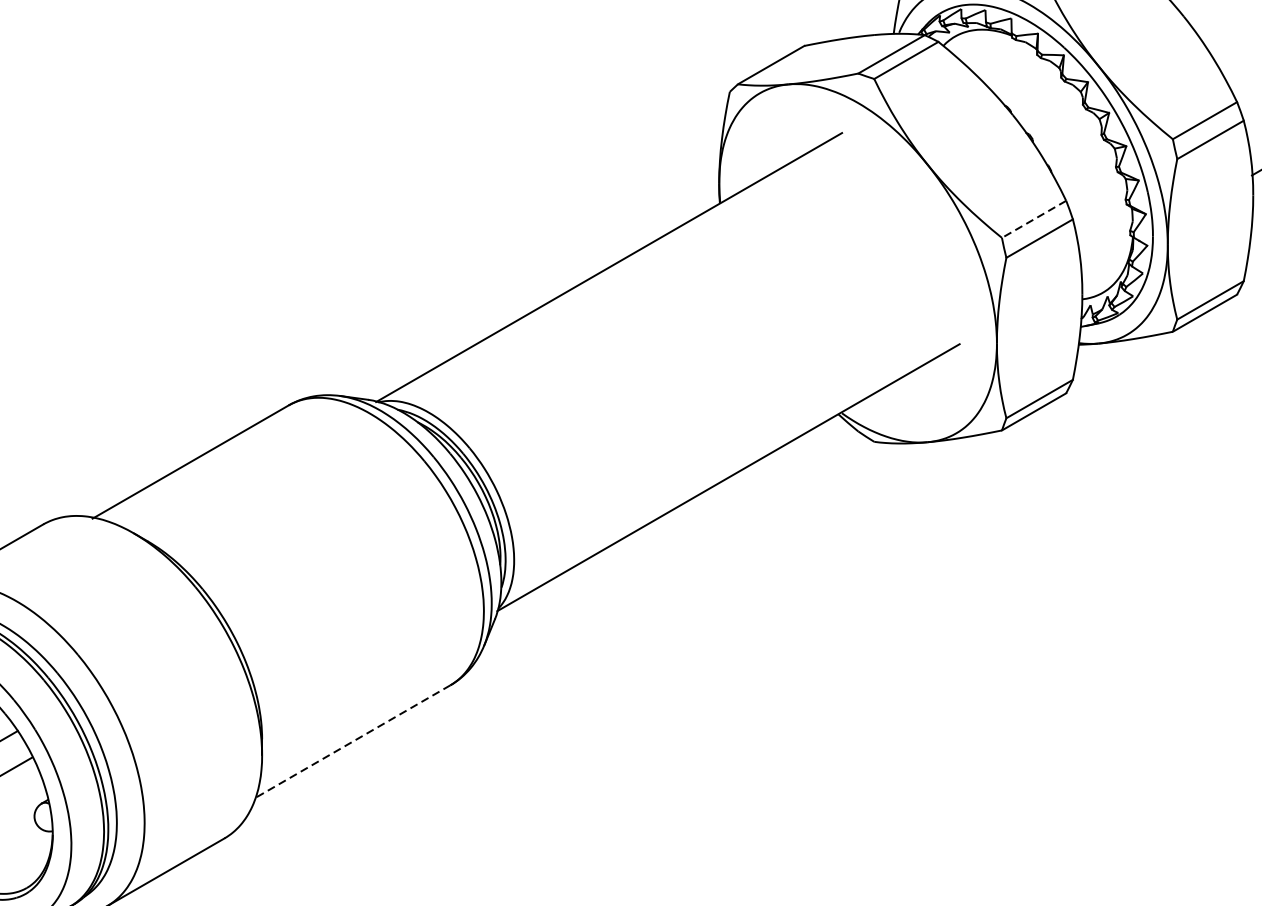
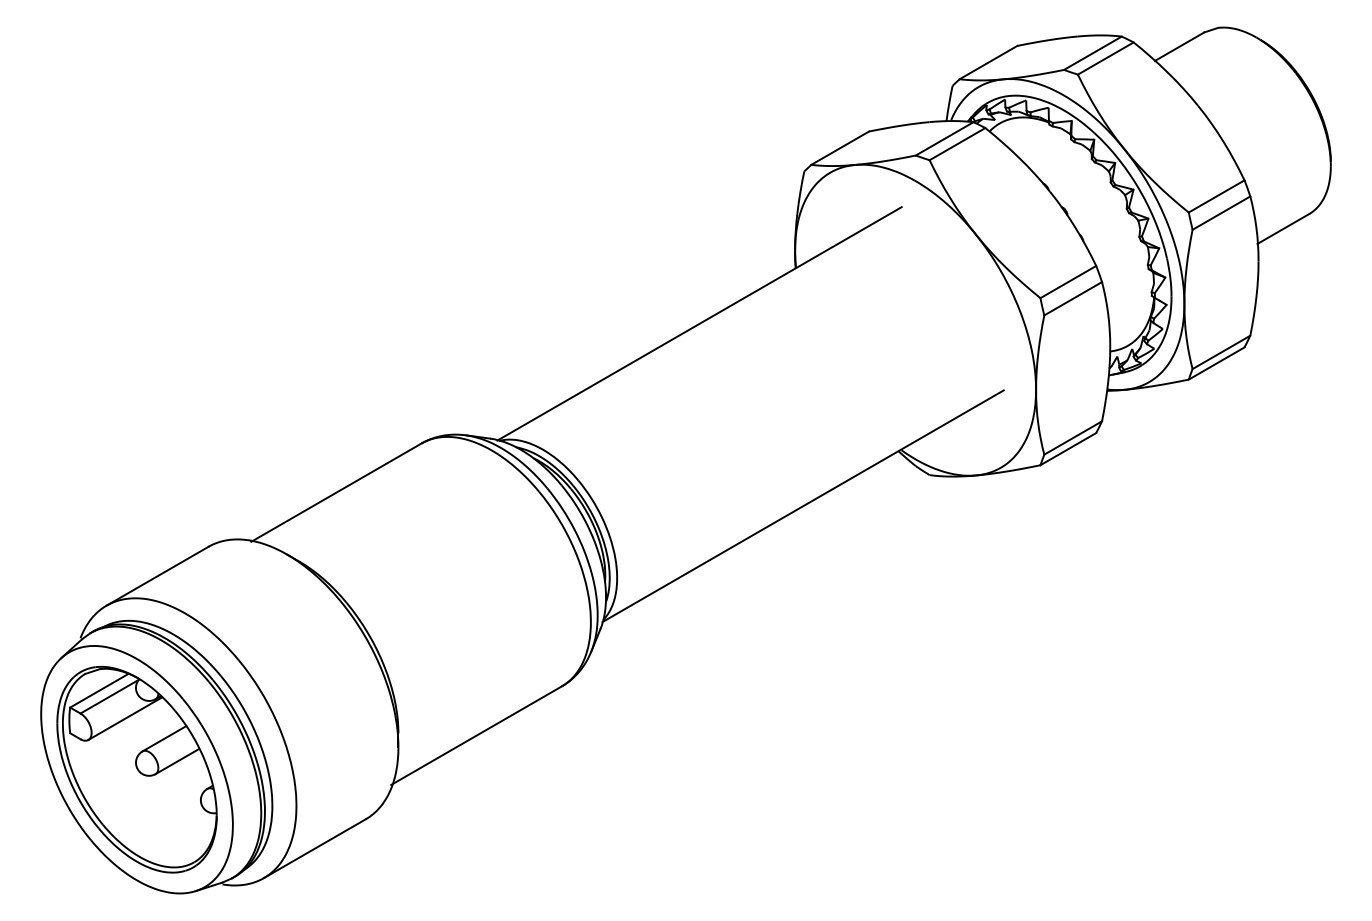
line: (1033, 219) -> (1067, 282), dashed -> solid
line: (352, 741) -> (476, 735), dashed -> solid

